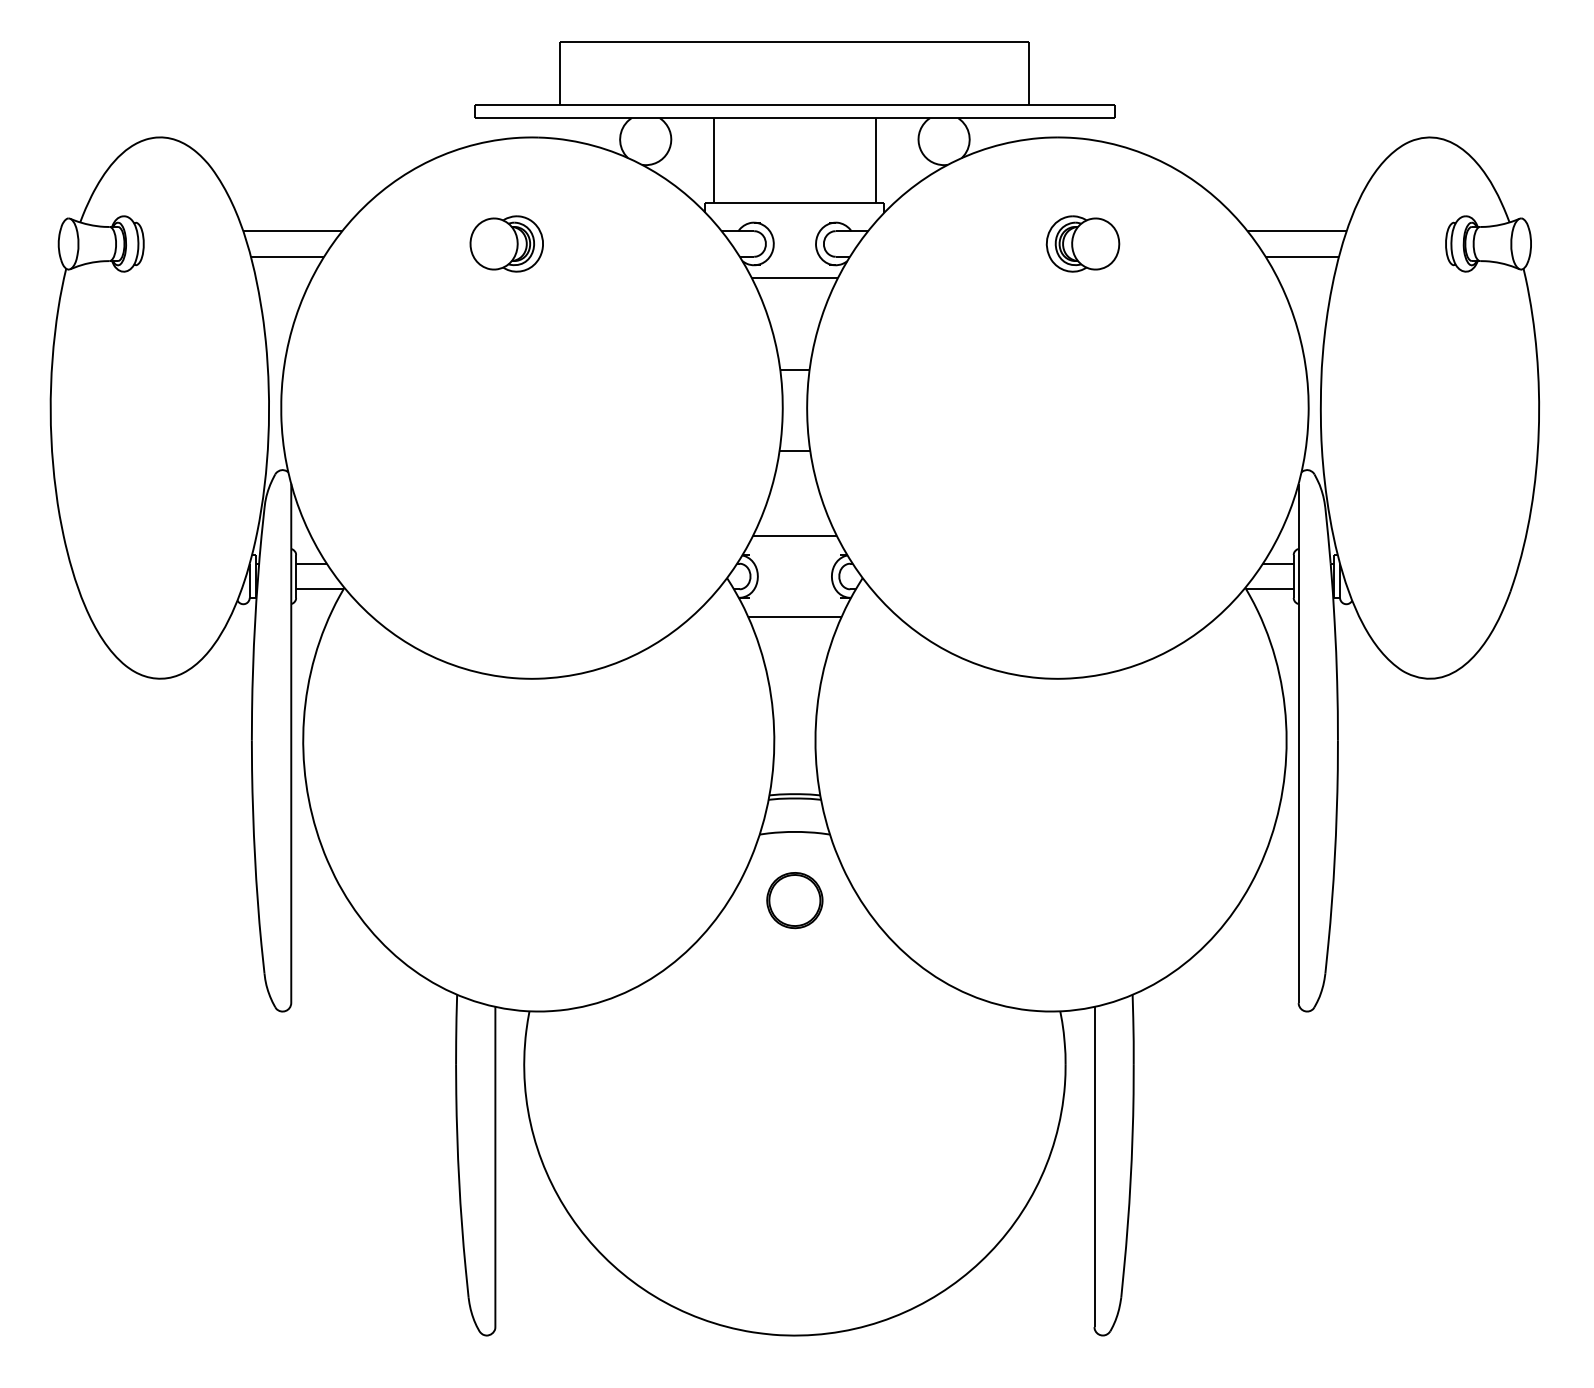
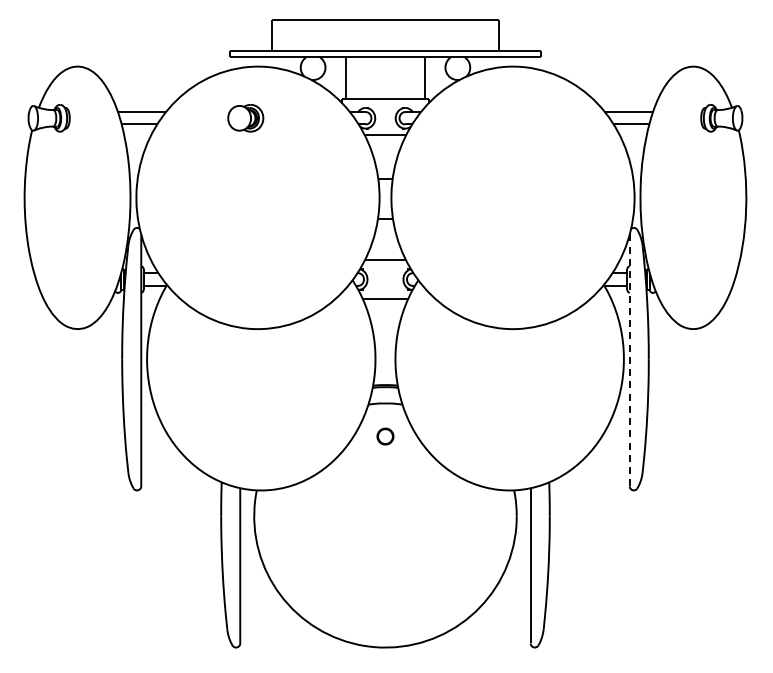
part: (1081, 244) -> (524, 118), removed
line: (1298, 743) -> (629, 360), solid -> dashed
part: (794, 900) -> (385, 436), size x0.6

